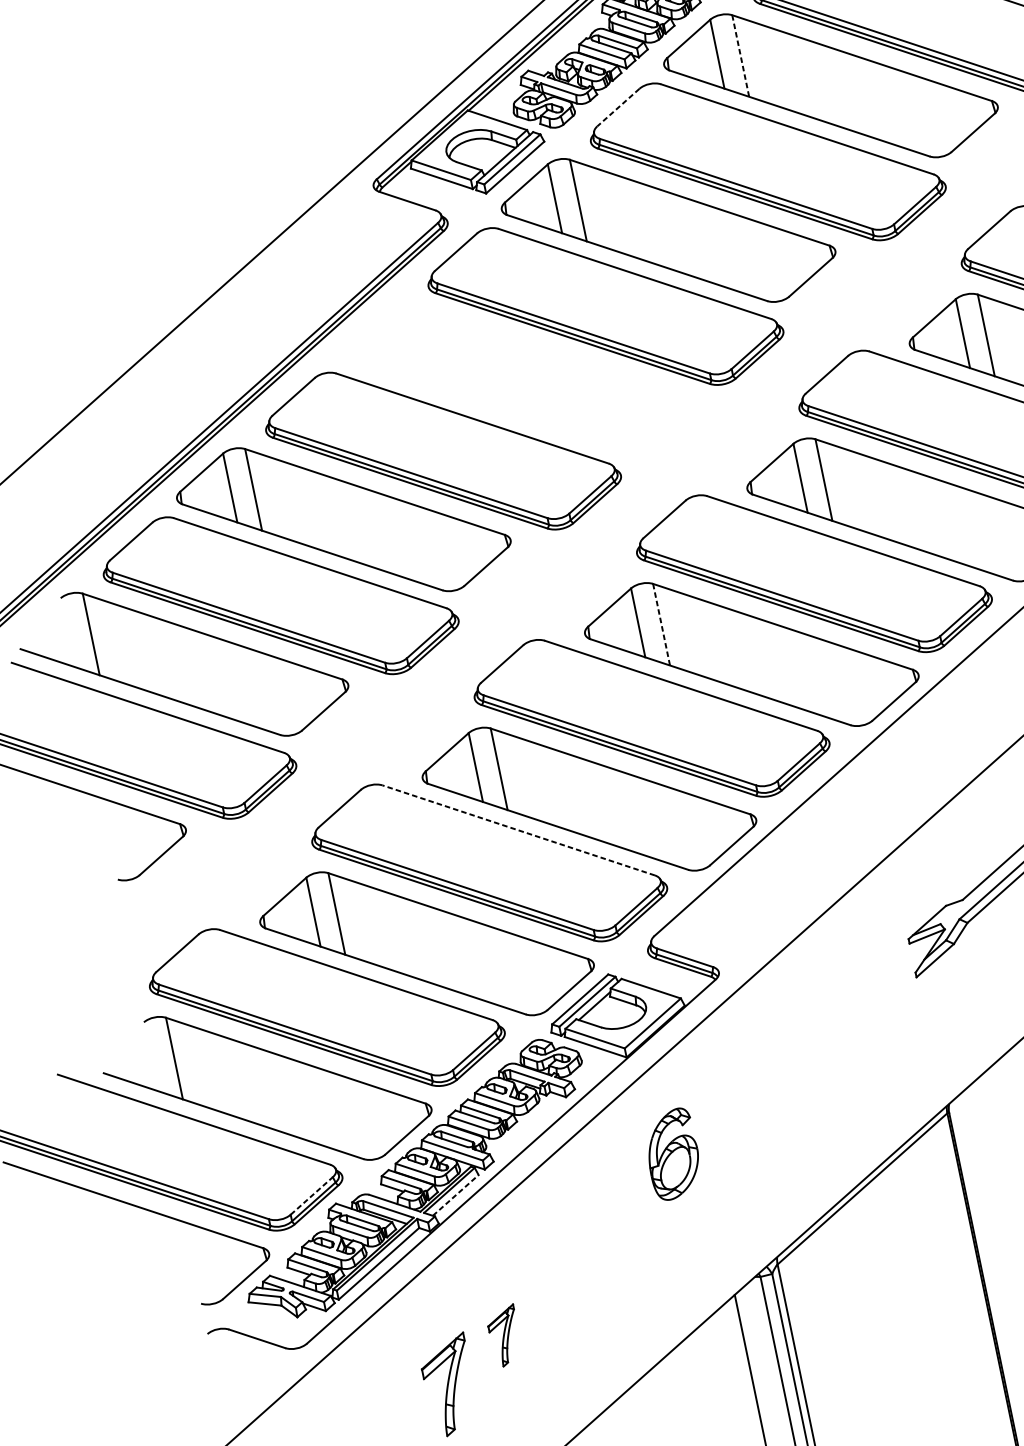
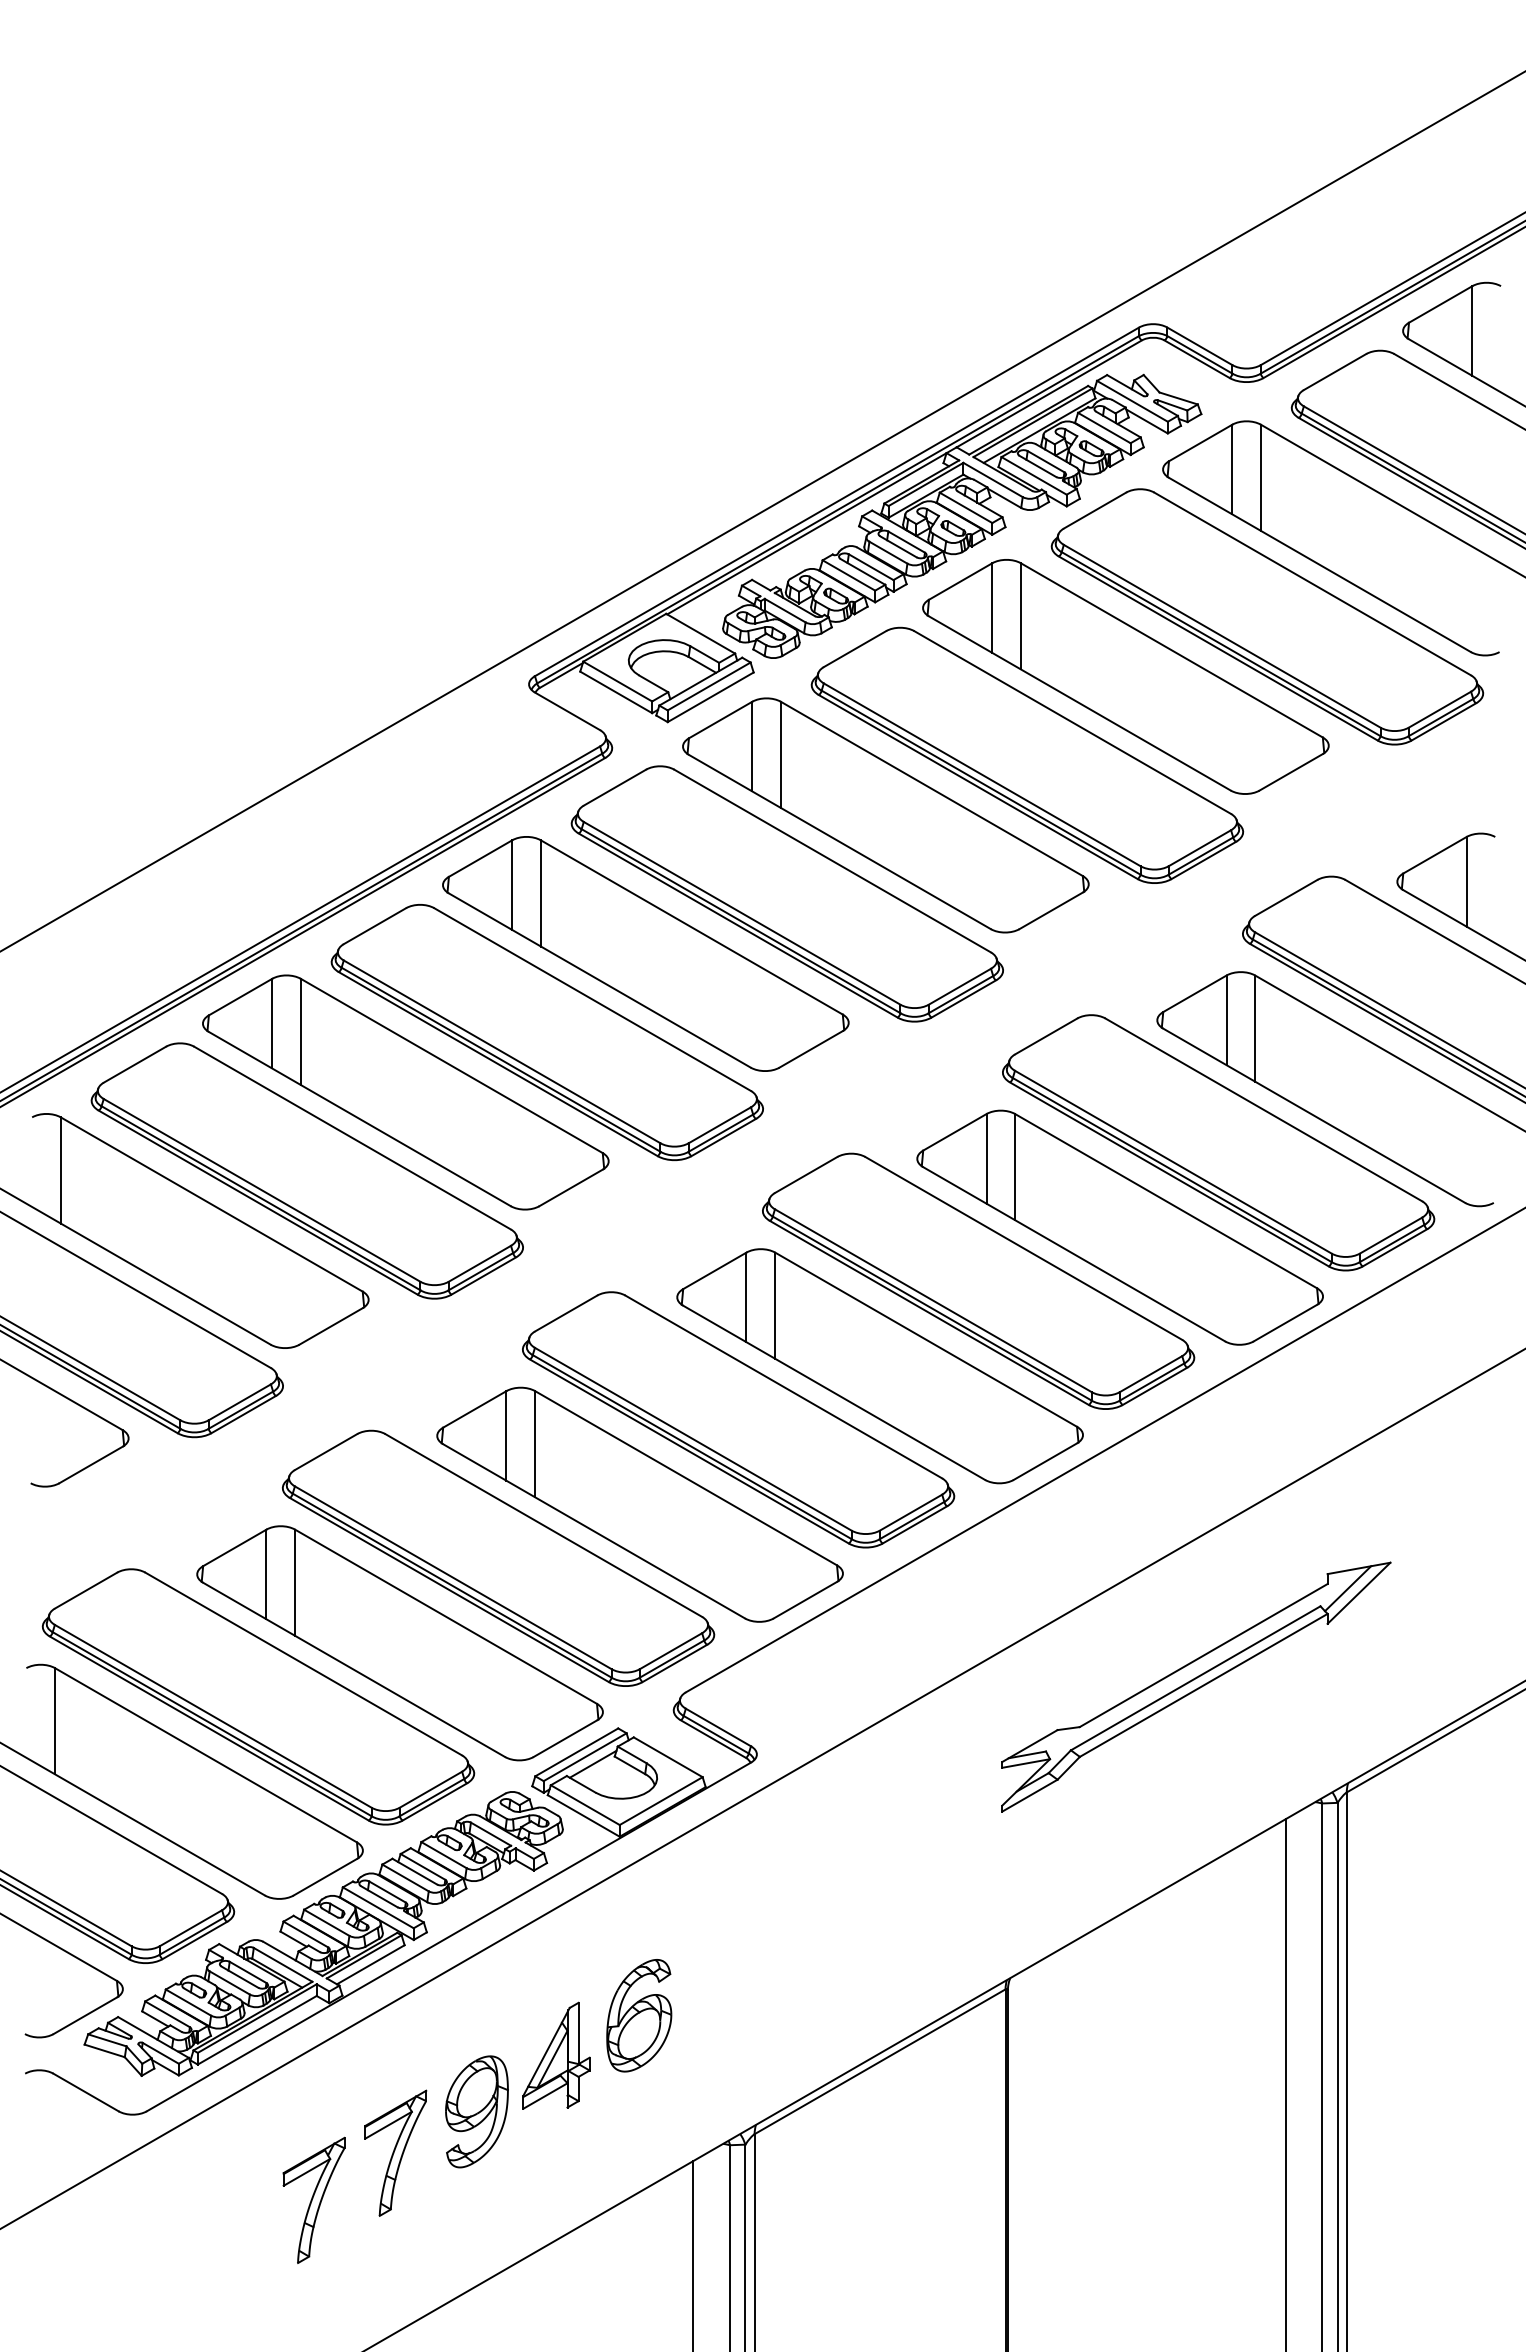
line: (740, 56) -> (1020, 616), dashed -> solid
line: (618, 107) -> (854, 649), dashed -> solid
part: (505, 374) -> (645, 953), added
line: (661, 625) -> (775, 1306), dashed -> solid
line: (518, 830) -> (543, 1525), dashed -> solid
part: (672, 1154) -> (639, 2015), moved
line: (456, 1195) -> (371, 1964), dashed -> solid
line: (311, 1196) -> (190, 1928), dashed -> solid
part: (612, 1235) -> (556, 2055), added
part: (560, 1291) -> (476, 2111), added
part: (504, 1335) -> (395, 2152), size x1.67

